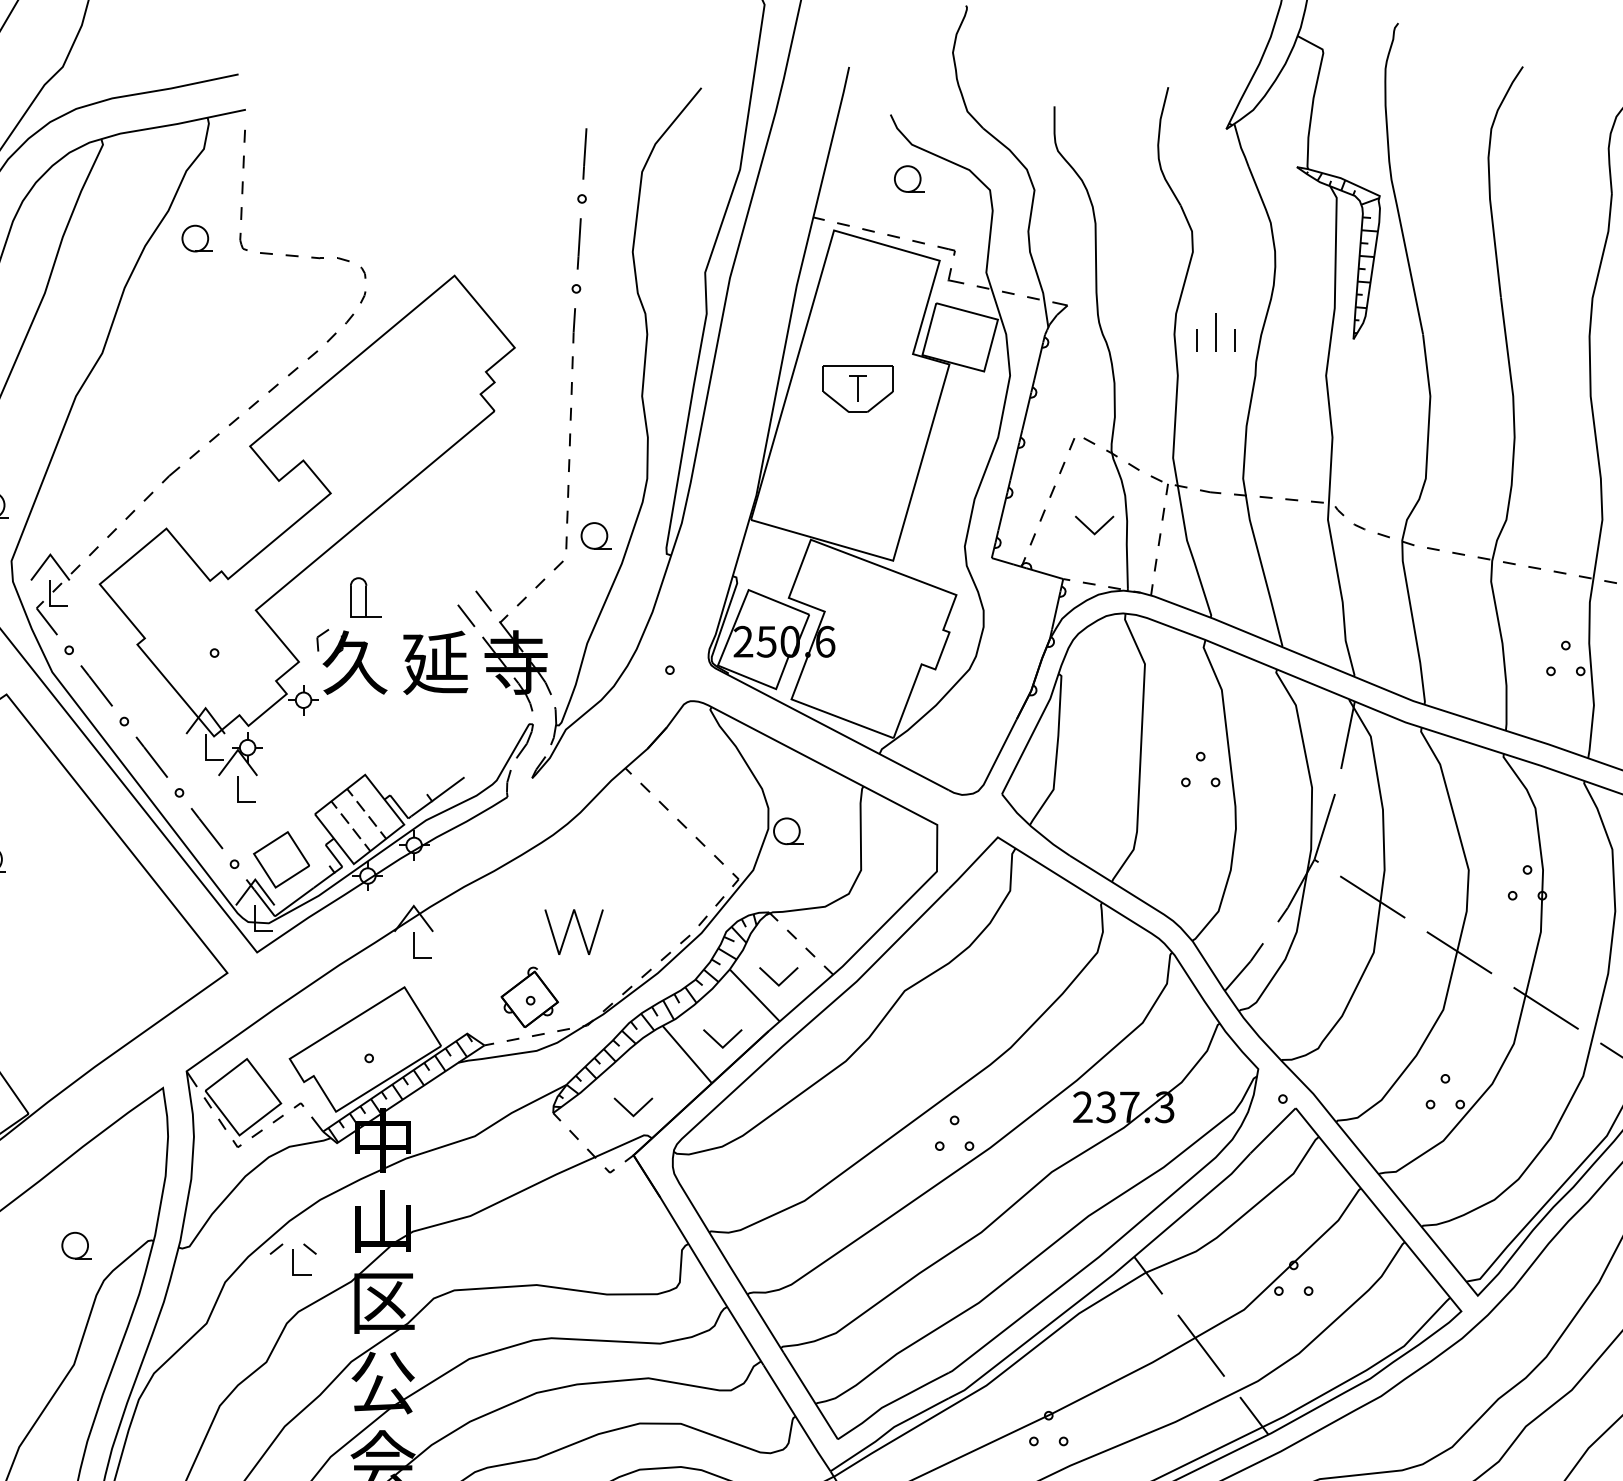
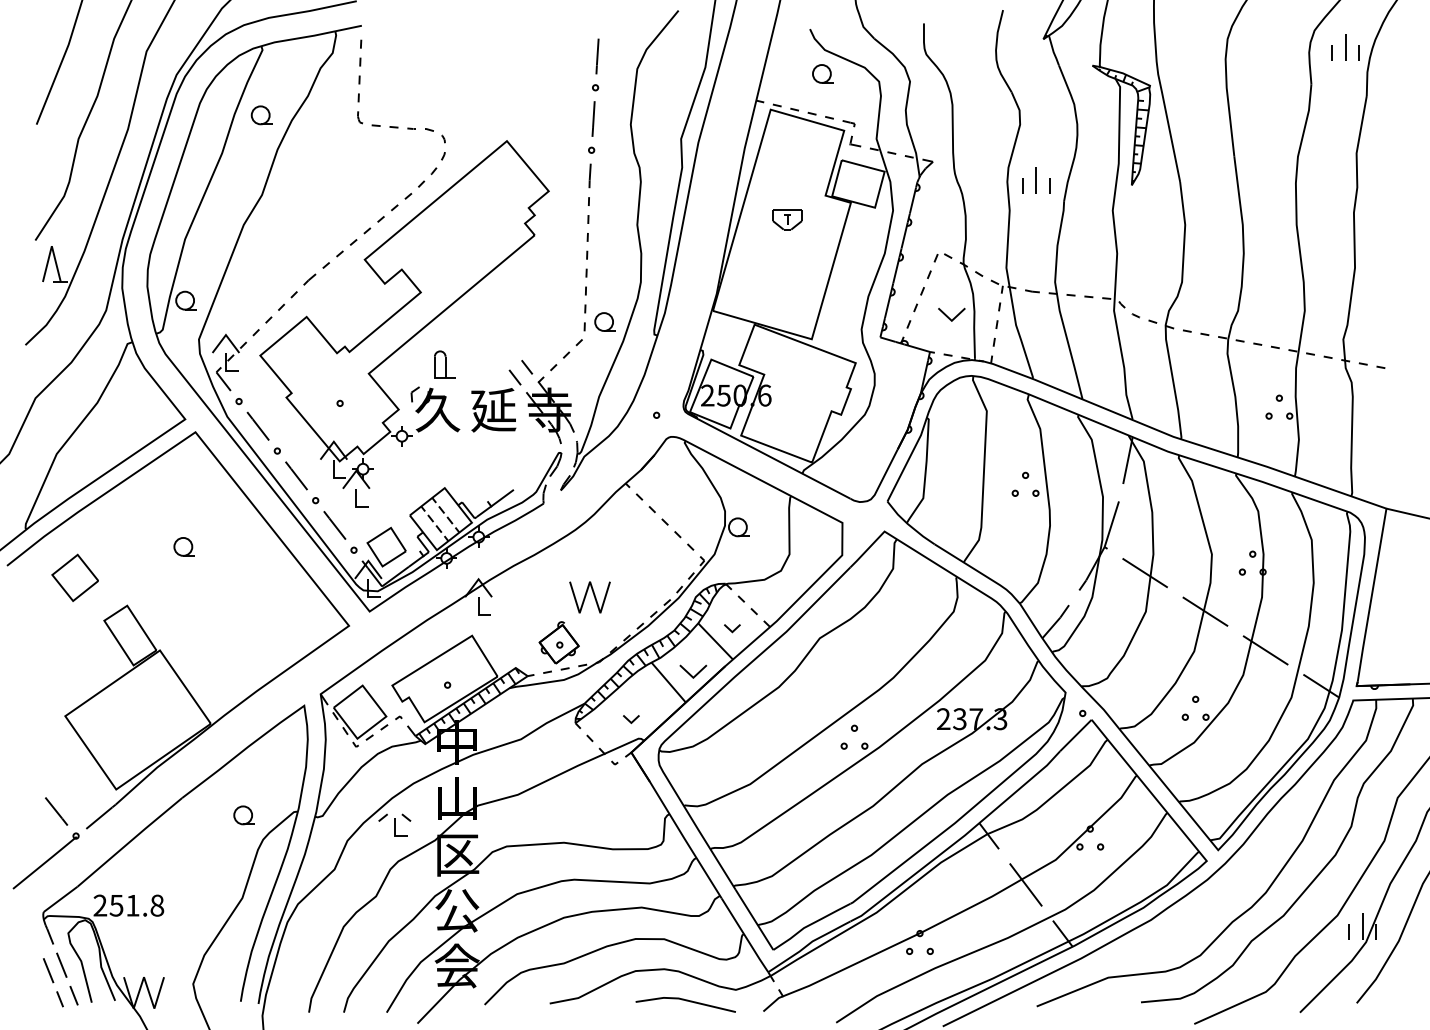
part: (196, 238) -> (261, 115), moved
part: (858, 388) -> (787, 219), size x0.6
part: (779, 976) -> (732, 628), size x0.6
part: (633, 1107) -> (631, 719), size x0.6

